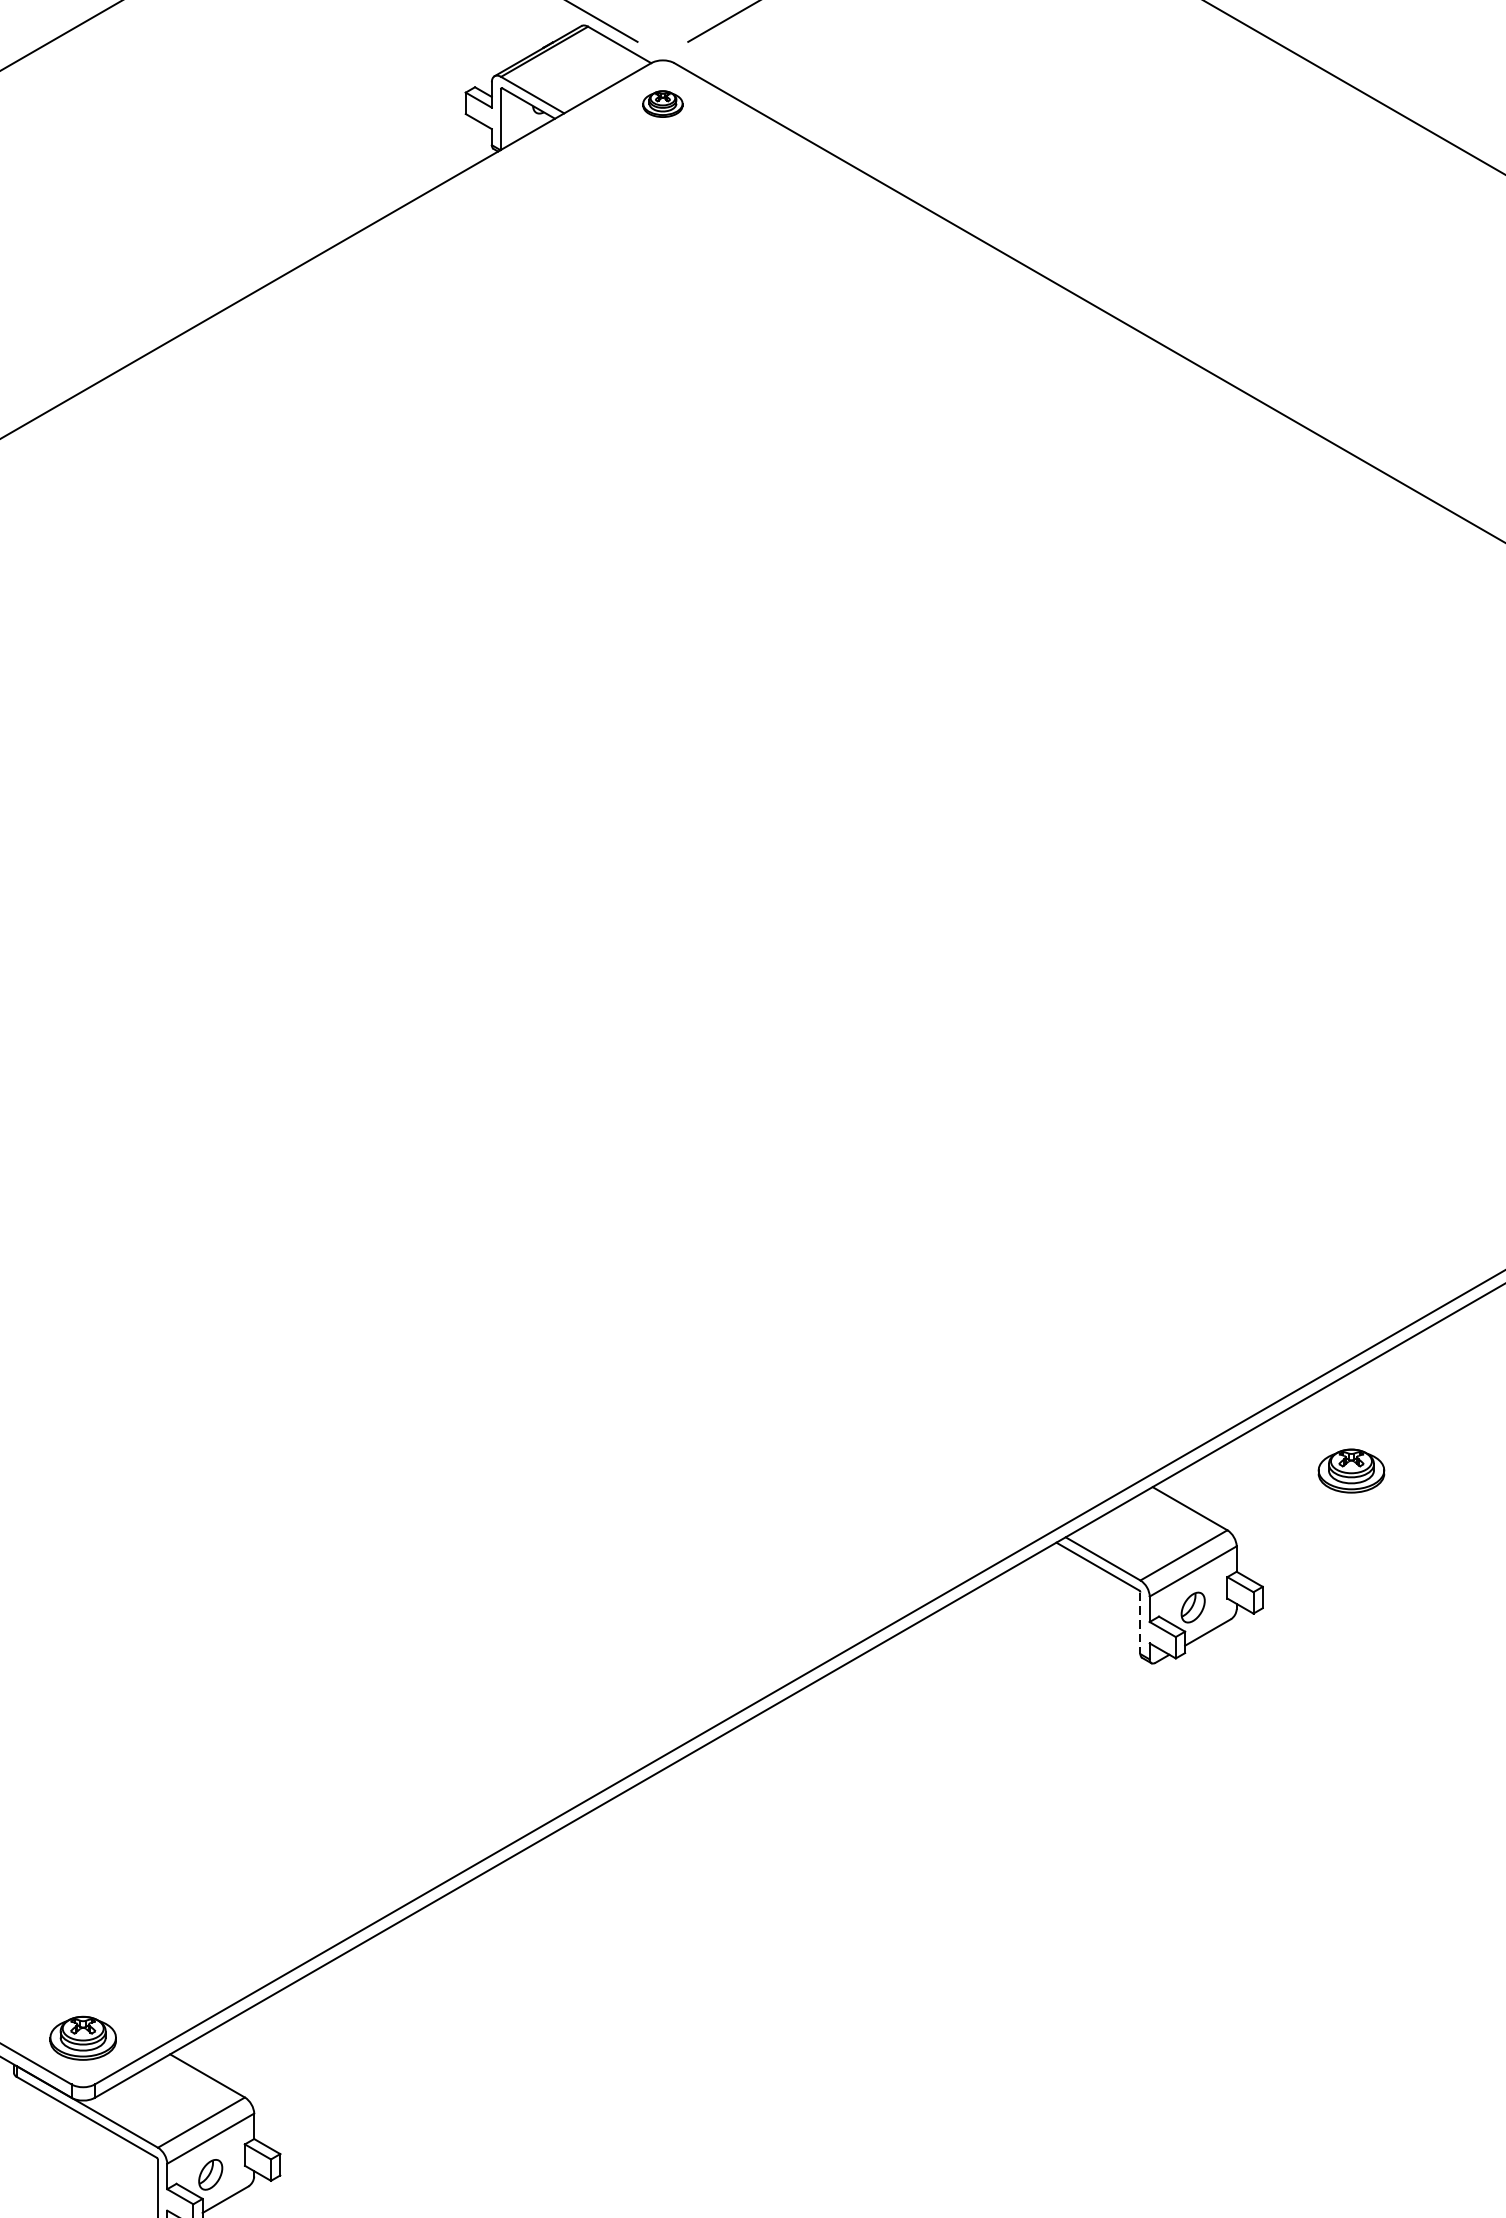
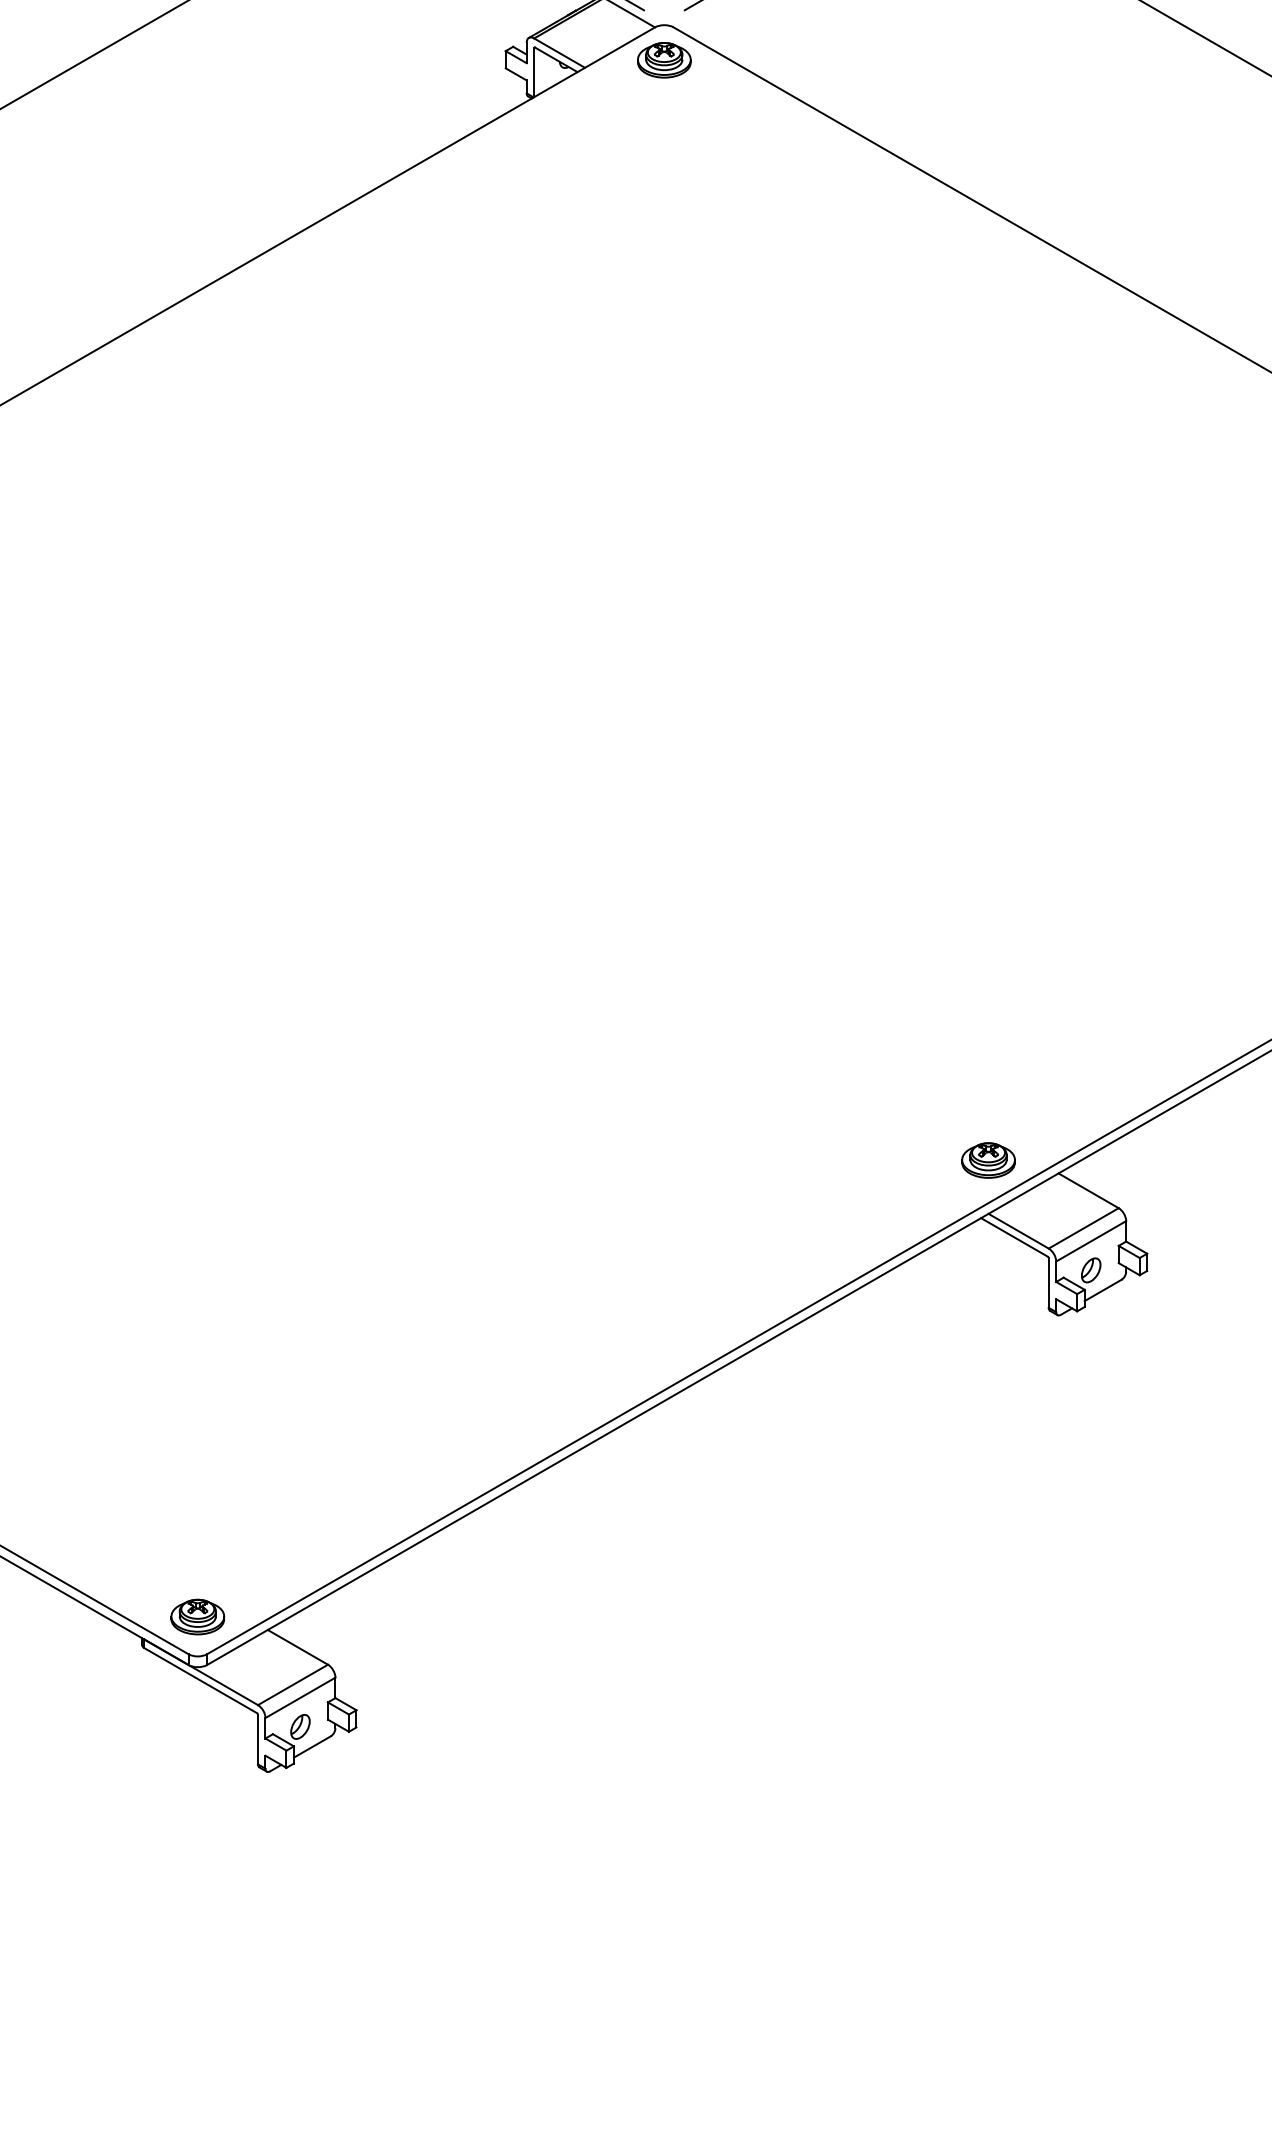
part: (663, 104) -> (664, 60), size x1.67
part: (1351, 1471) -> (988, 1160), moved
line: (1140, 1623) -> (1048, 1283), dashed -> solid

